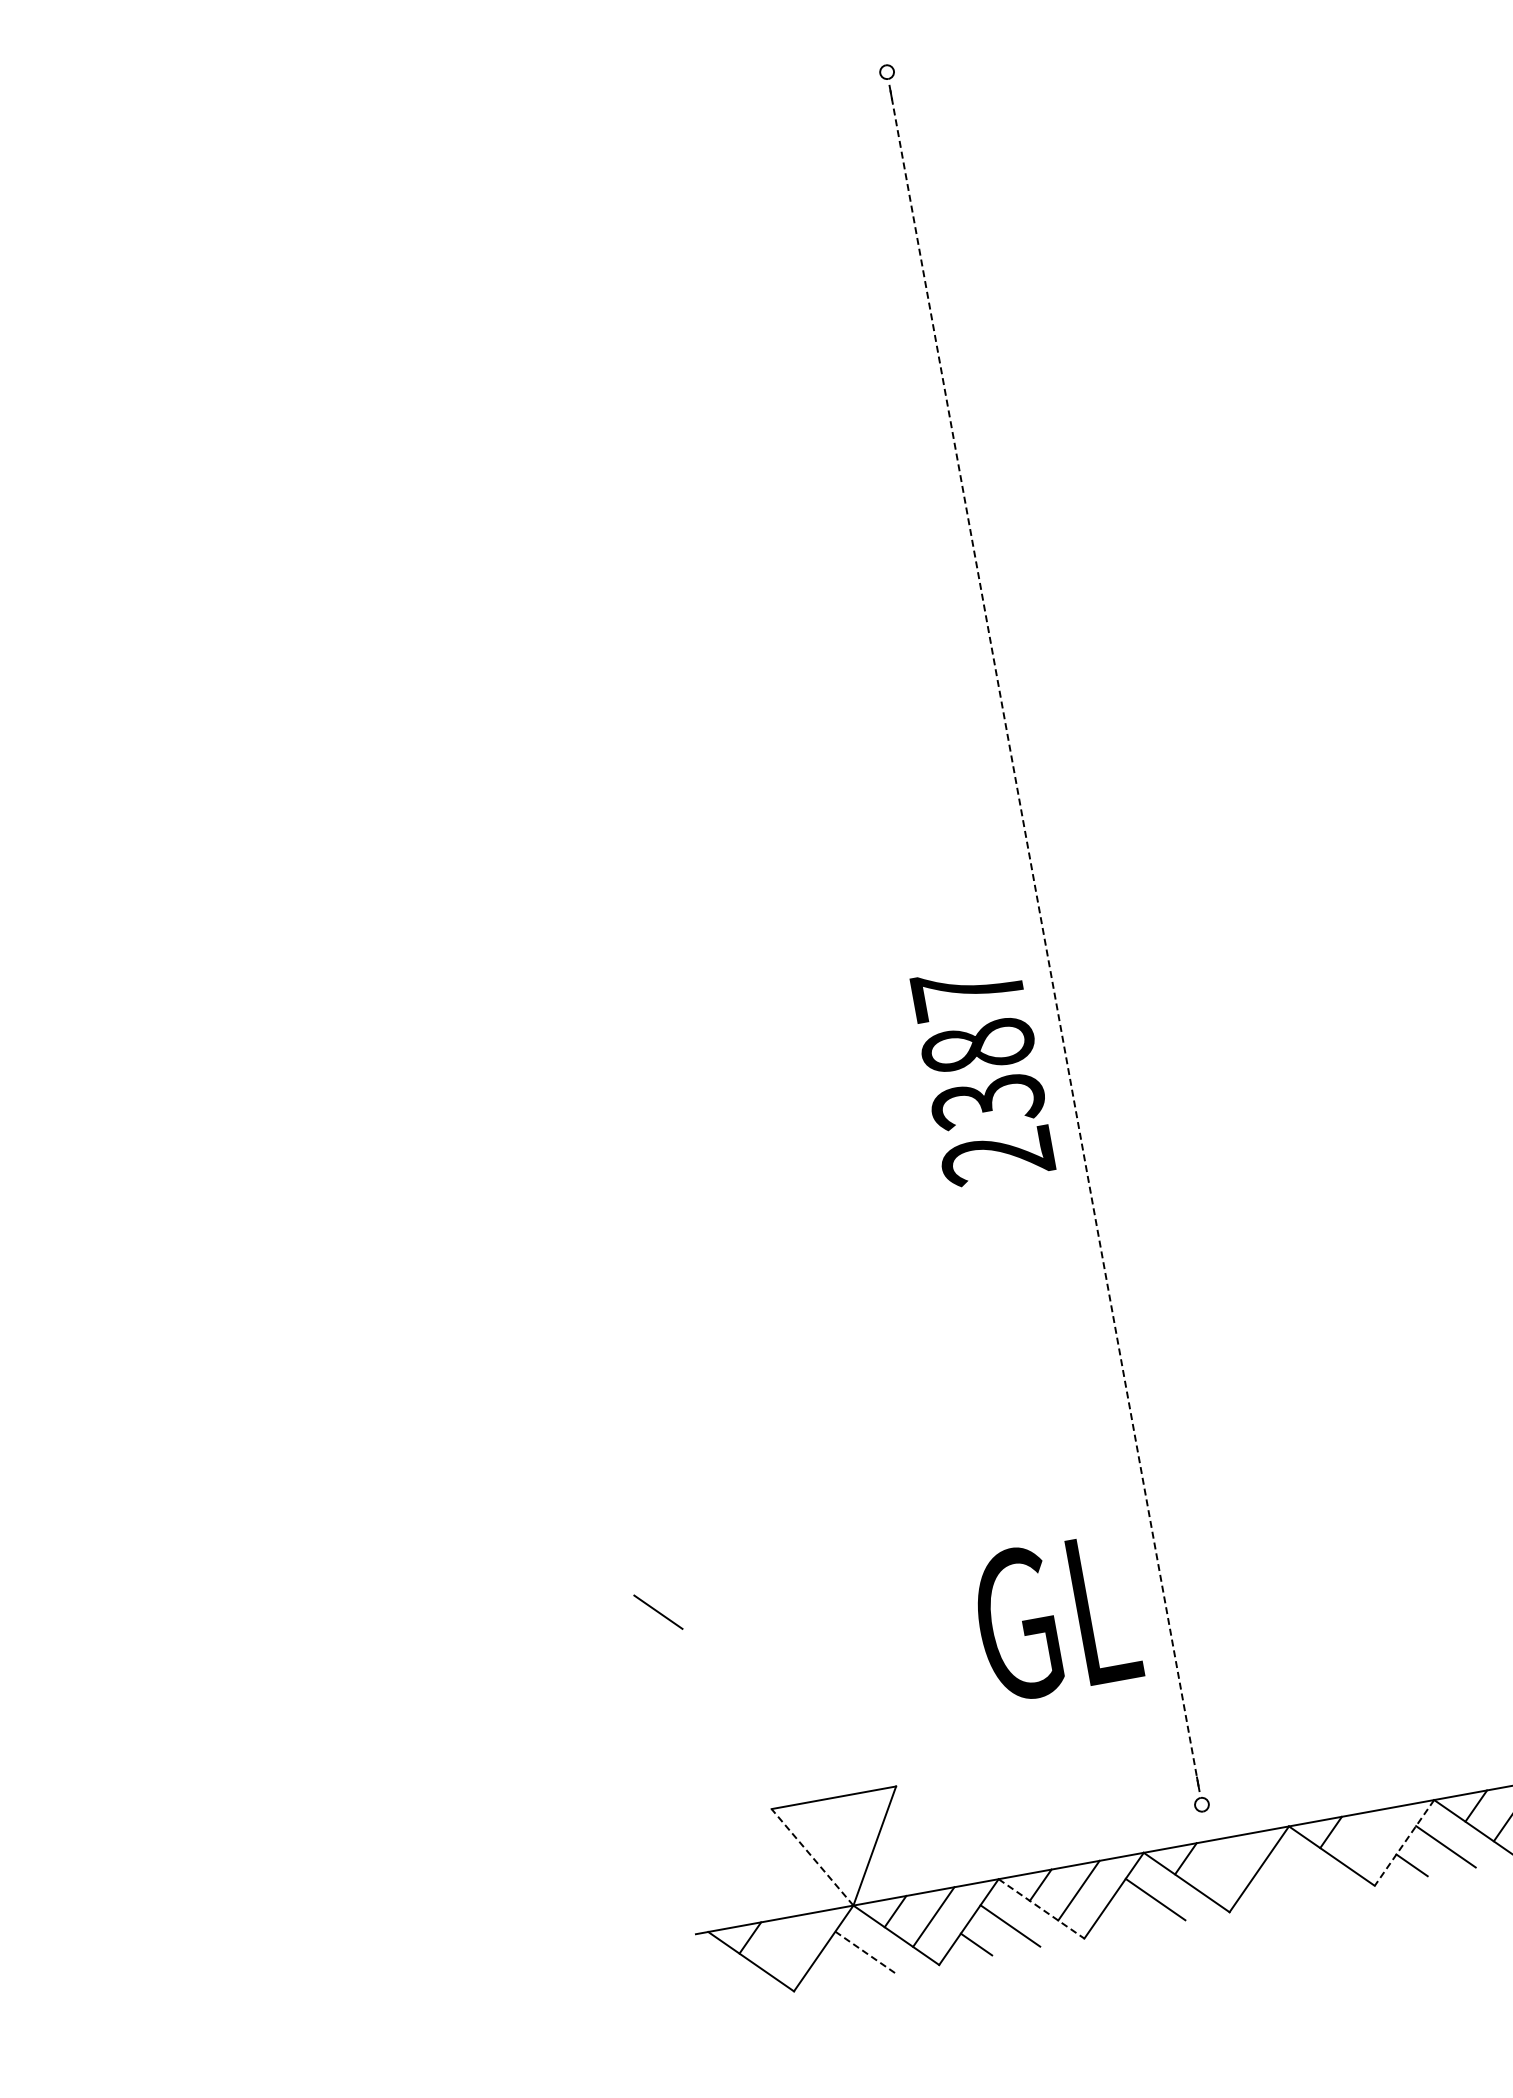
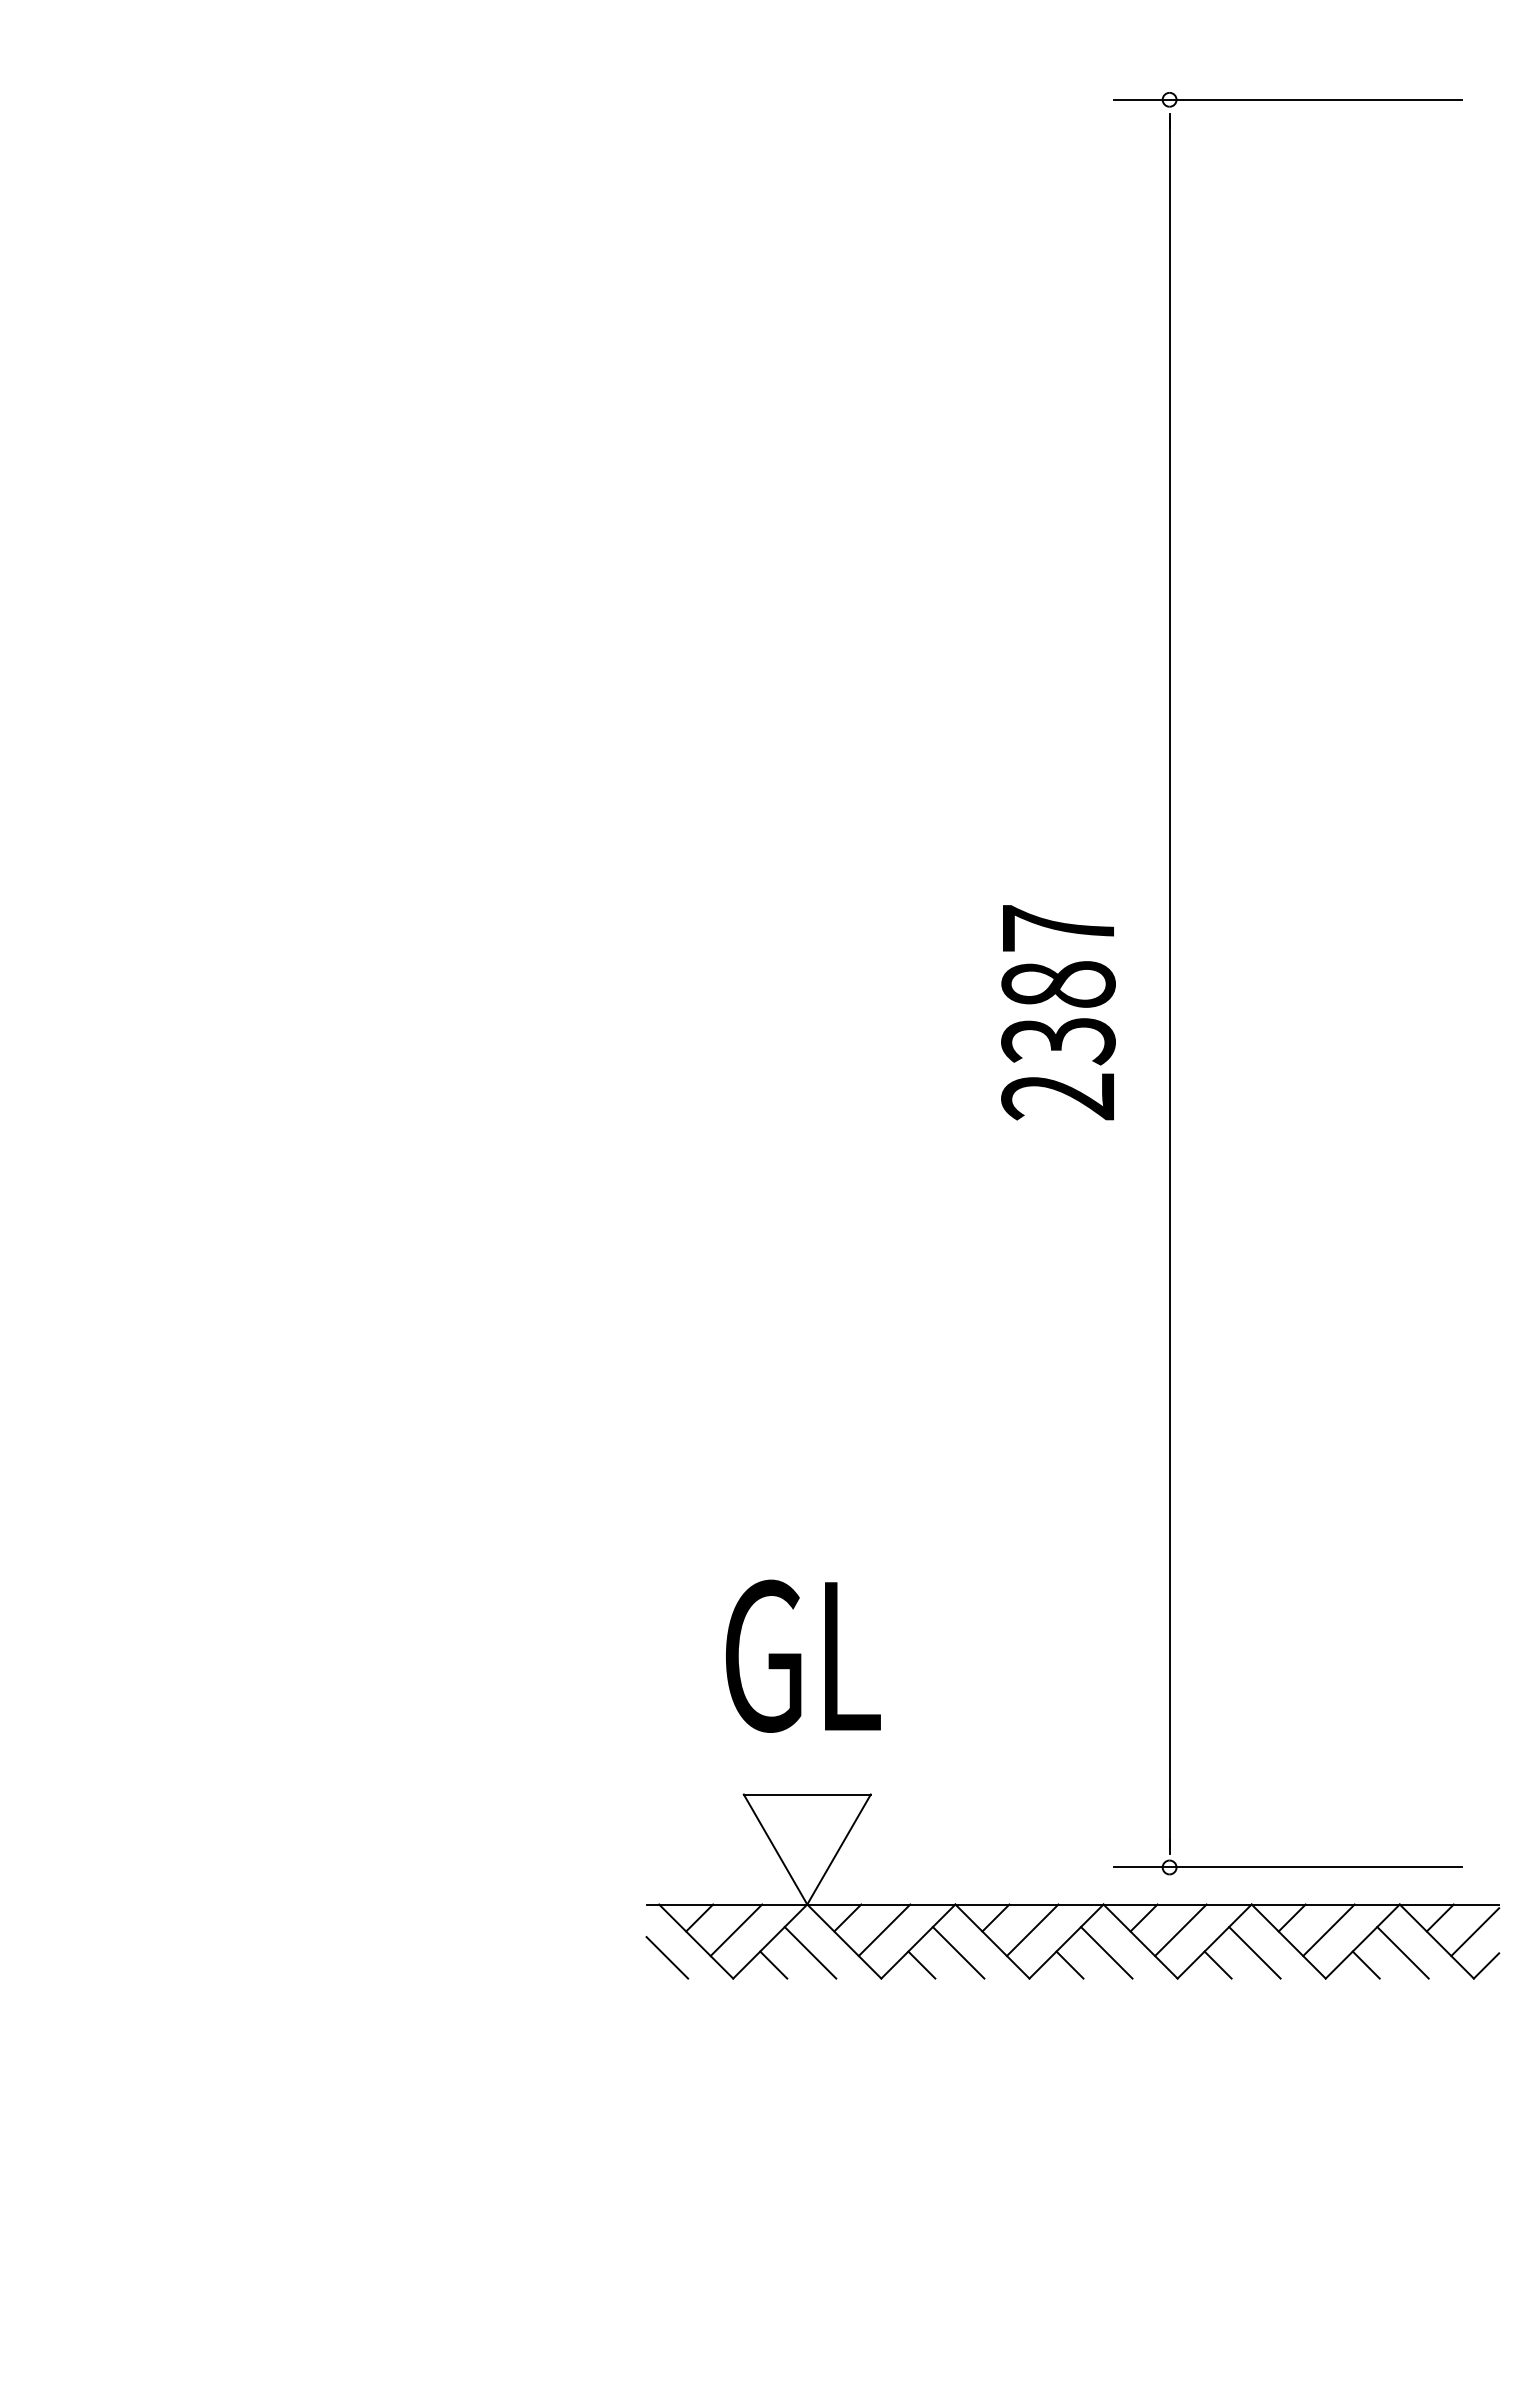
line: (1003, 50) -> (1288, 99), added
line: (1044, 938) -> (1169, 983), dashed -> solid
text: (982, 1074) -> (1058, 1012), moved
line: (658, 1611) -> (667, 1957), moved
text: (1056, 1616) -> (803, 1655), moved
line: (1318, 1783) -> (1288, 1867), added
line: (1368, 1837) -> (1328, 1929), added
line: (1404, 1842) -> (1362, 1941), dashed -> solid
line: (812, 1857) -> (775, 1849), dashed -> solid
line: (1223, 1863) -> (1180, 1929), added
line: (1300, 1872) -> (1254, 1952), added
line: (1266, 1891) -> (1217, 1964), added
line: (1041, 1908) -> (992, 1941), dashed -> solid
line: (1121, 1917) -> (1069, 1964), added
line: (788, 1942) -> (736, 1929), added
line: (865, 1952) -> (810, 1952), dashed -> solid
line: (830, 1970) -> (773, 1964), added

